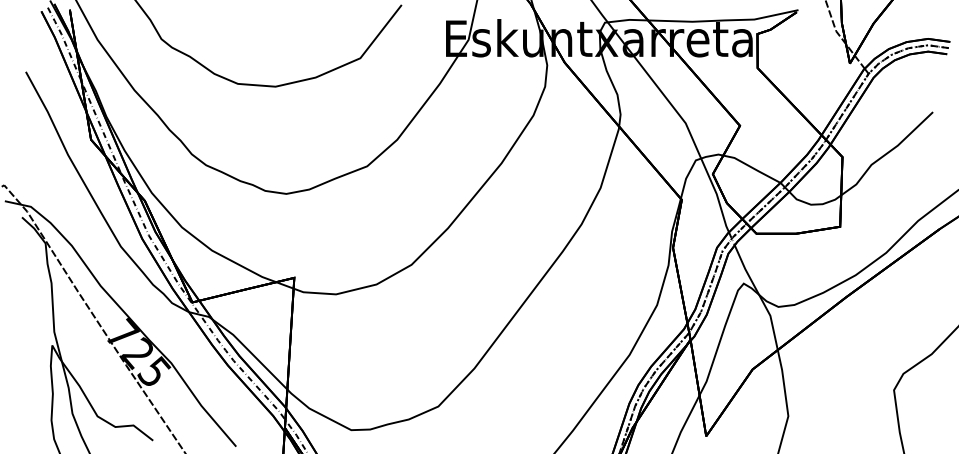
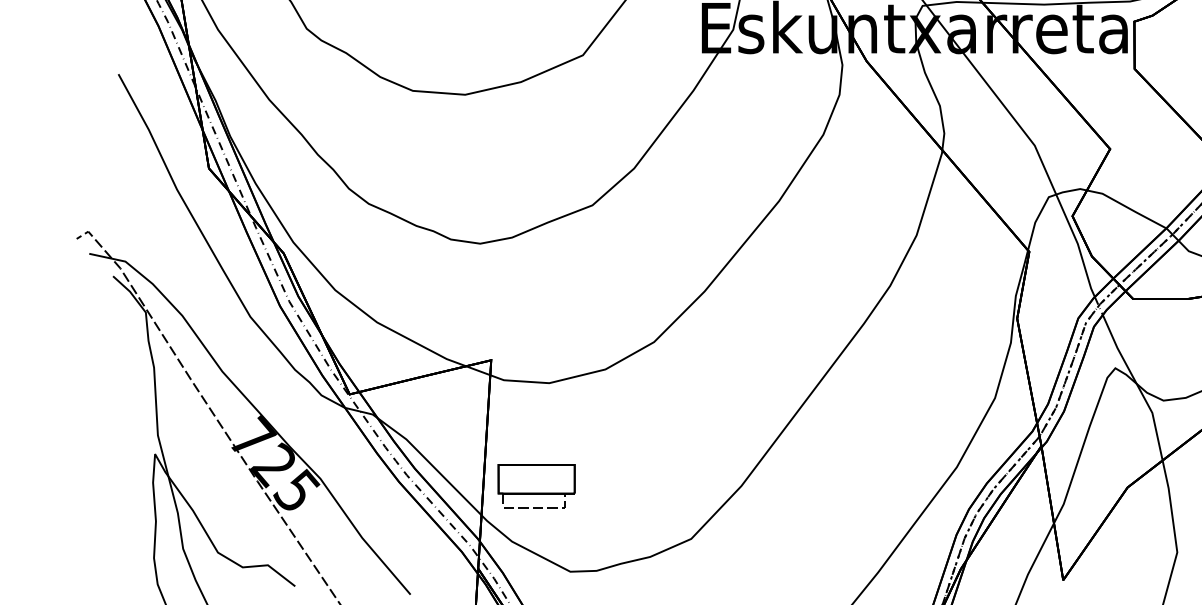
part: (326, 368) -> (535, 486), added

